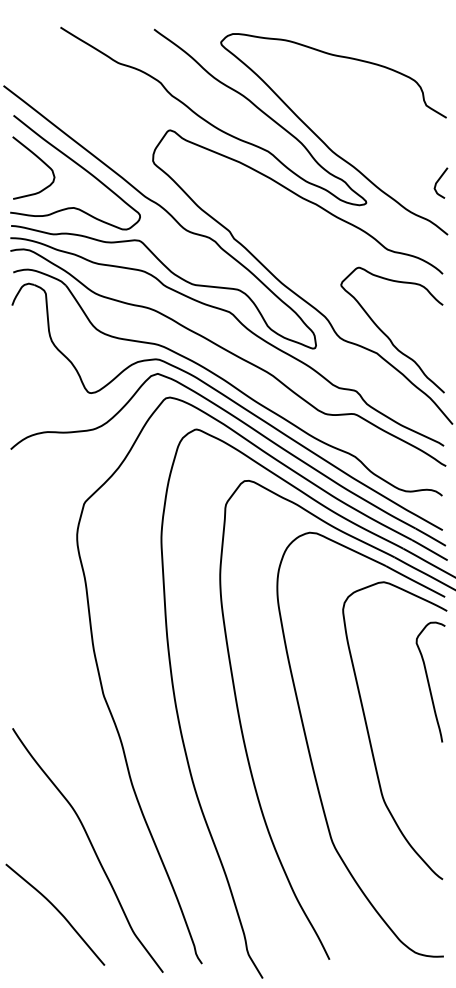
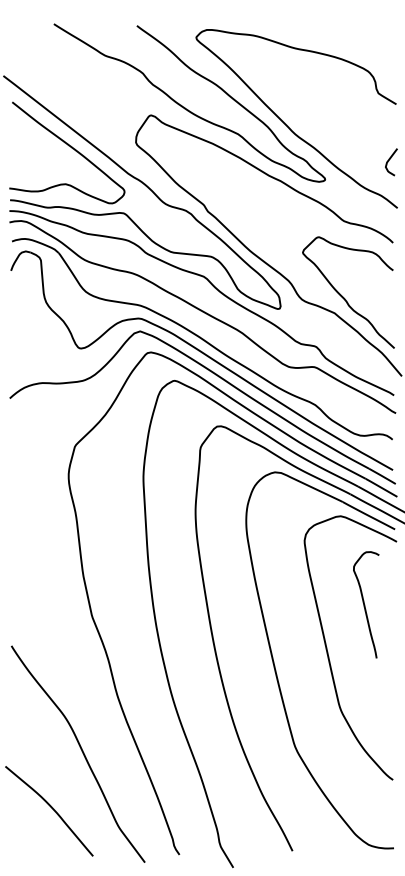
curve: (37, 158) -> (33, 140), removed
curve: (429, 681) -> (365, 604), moved

